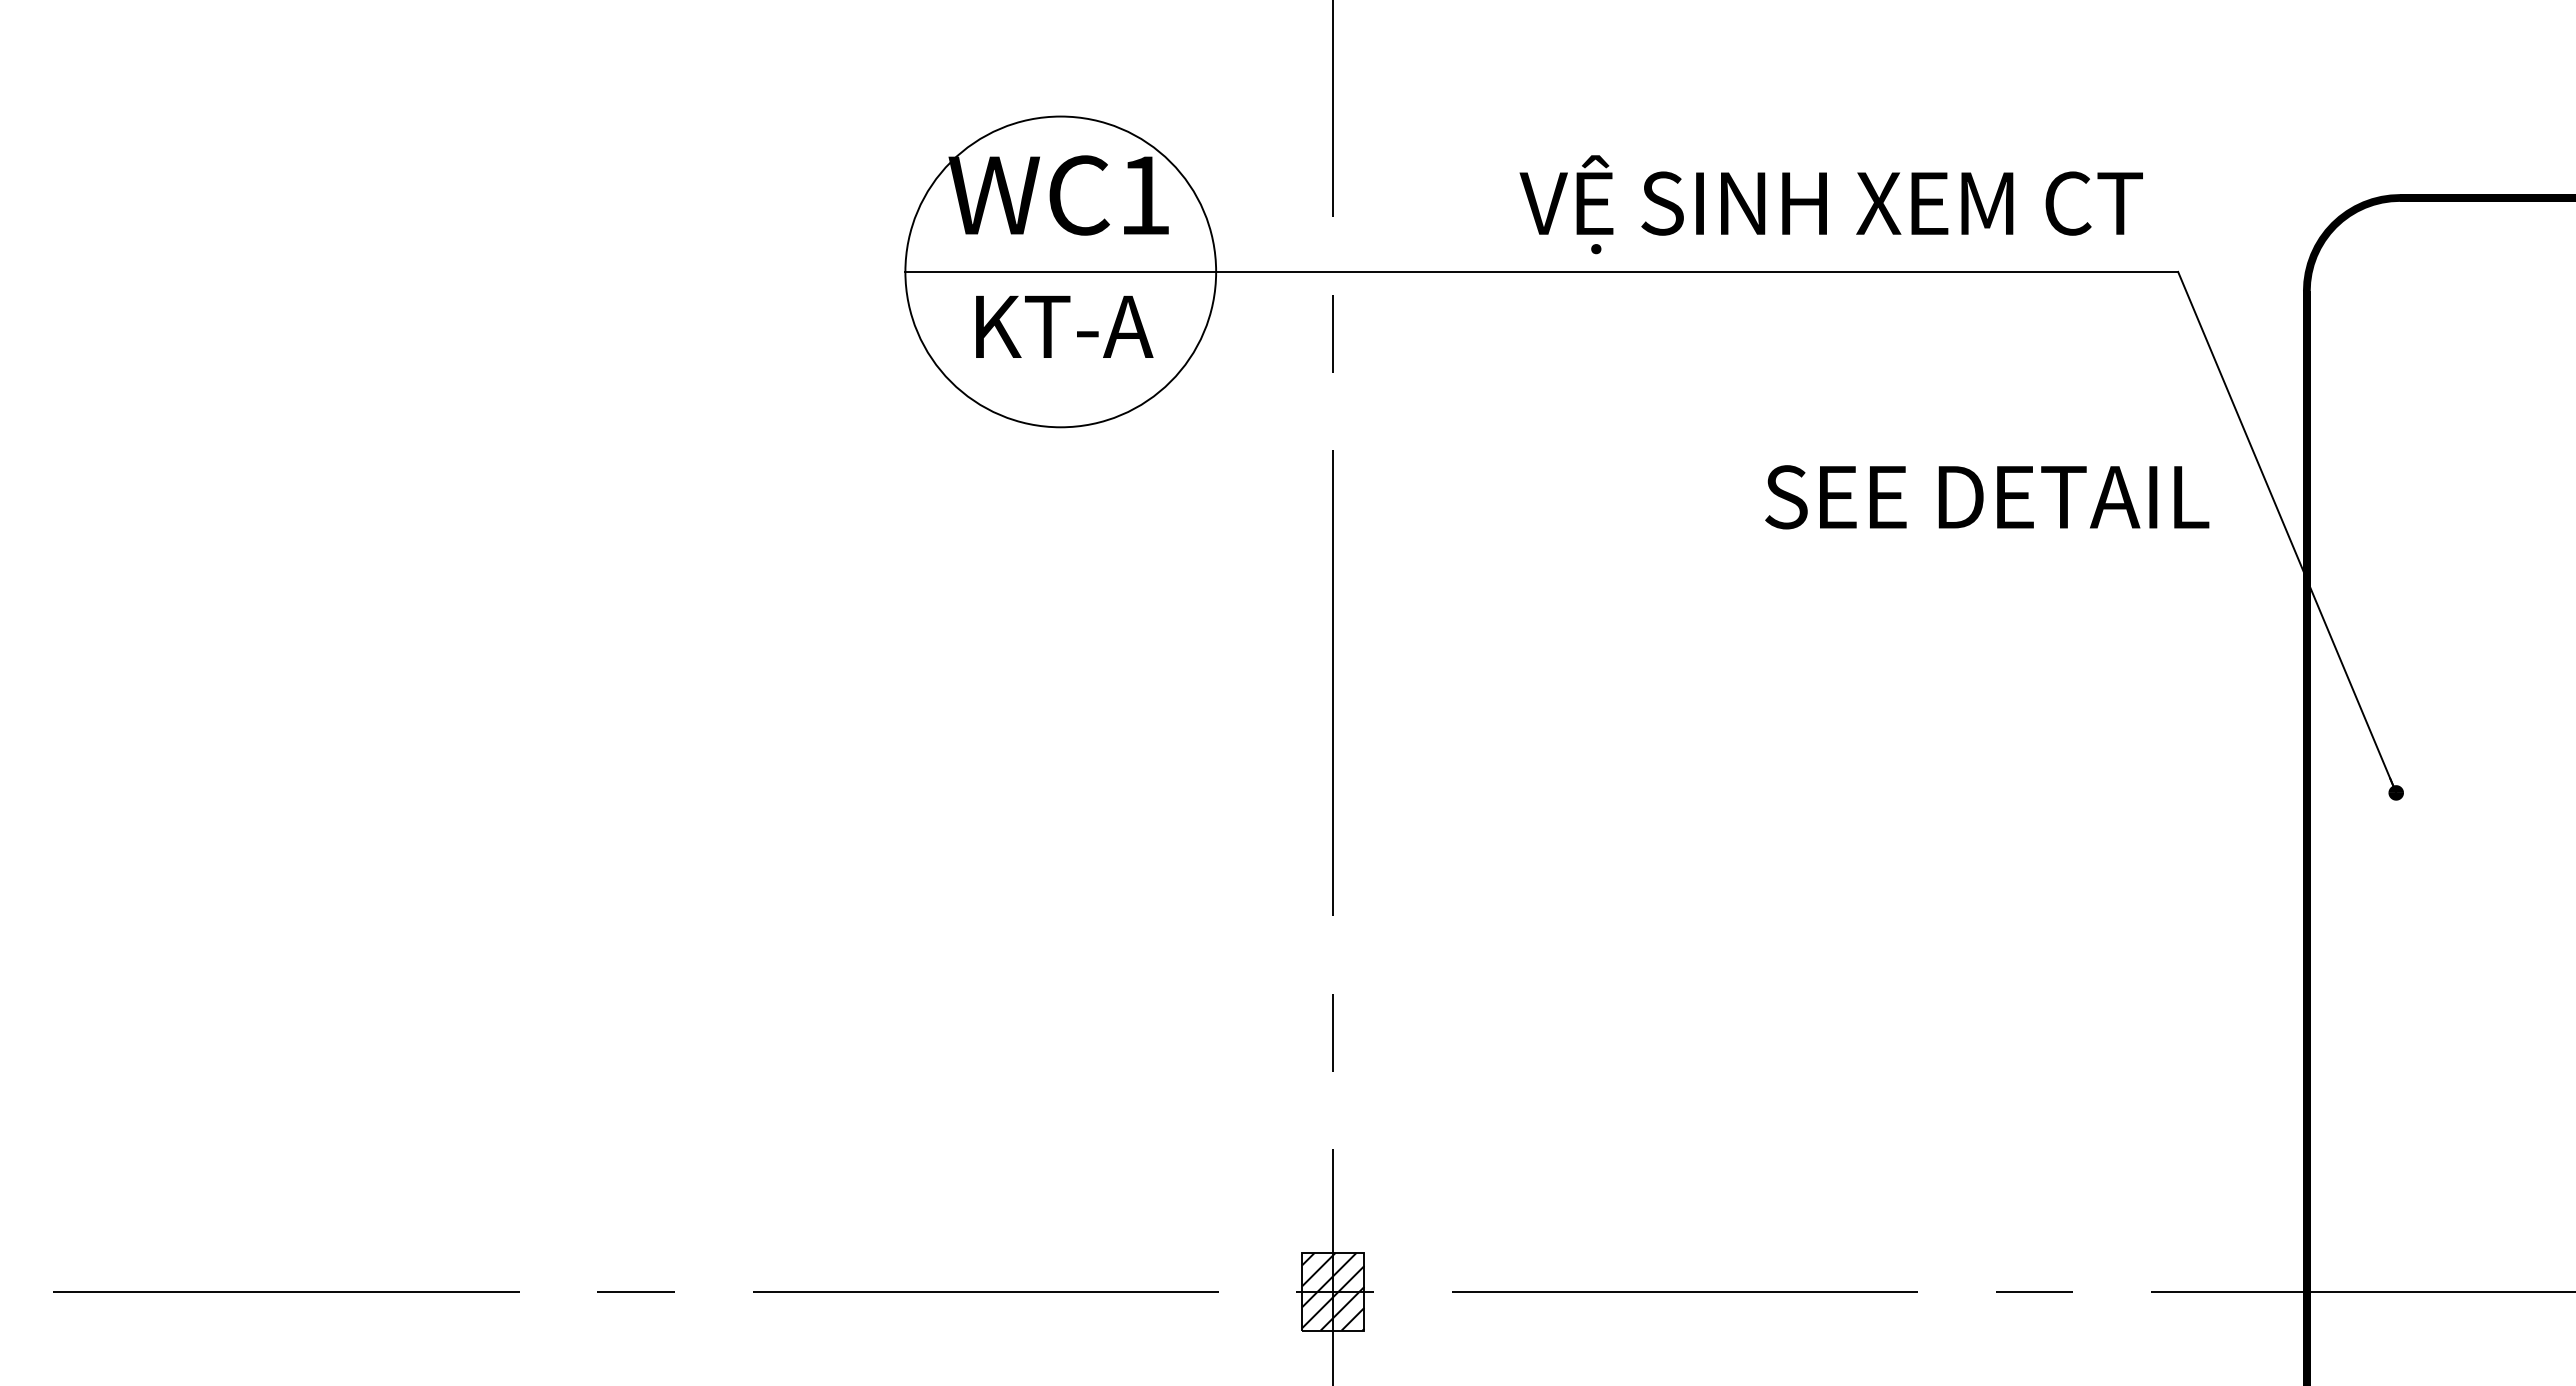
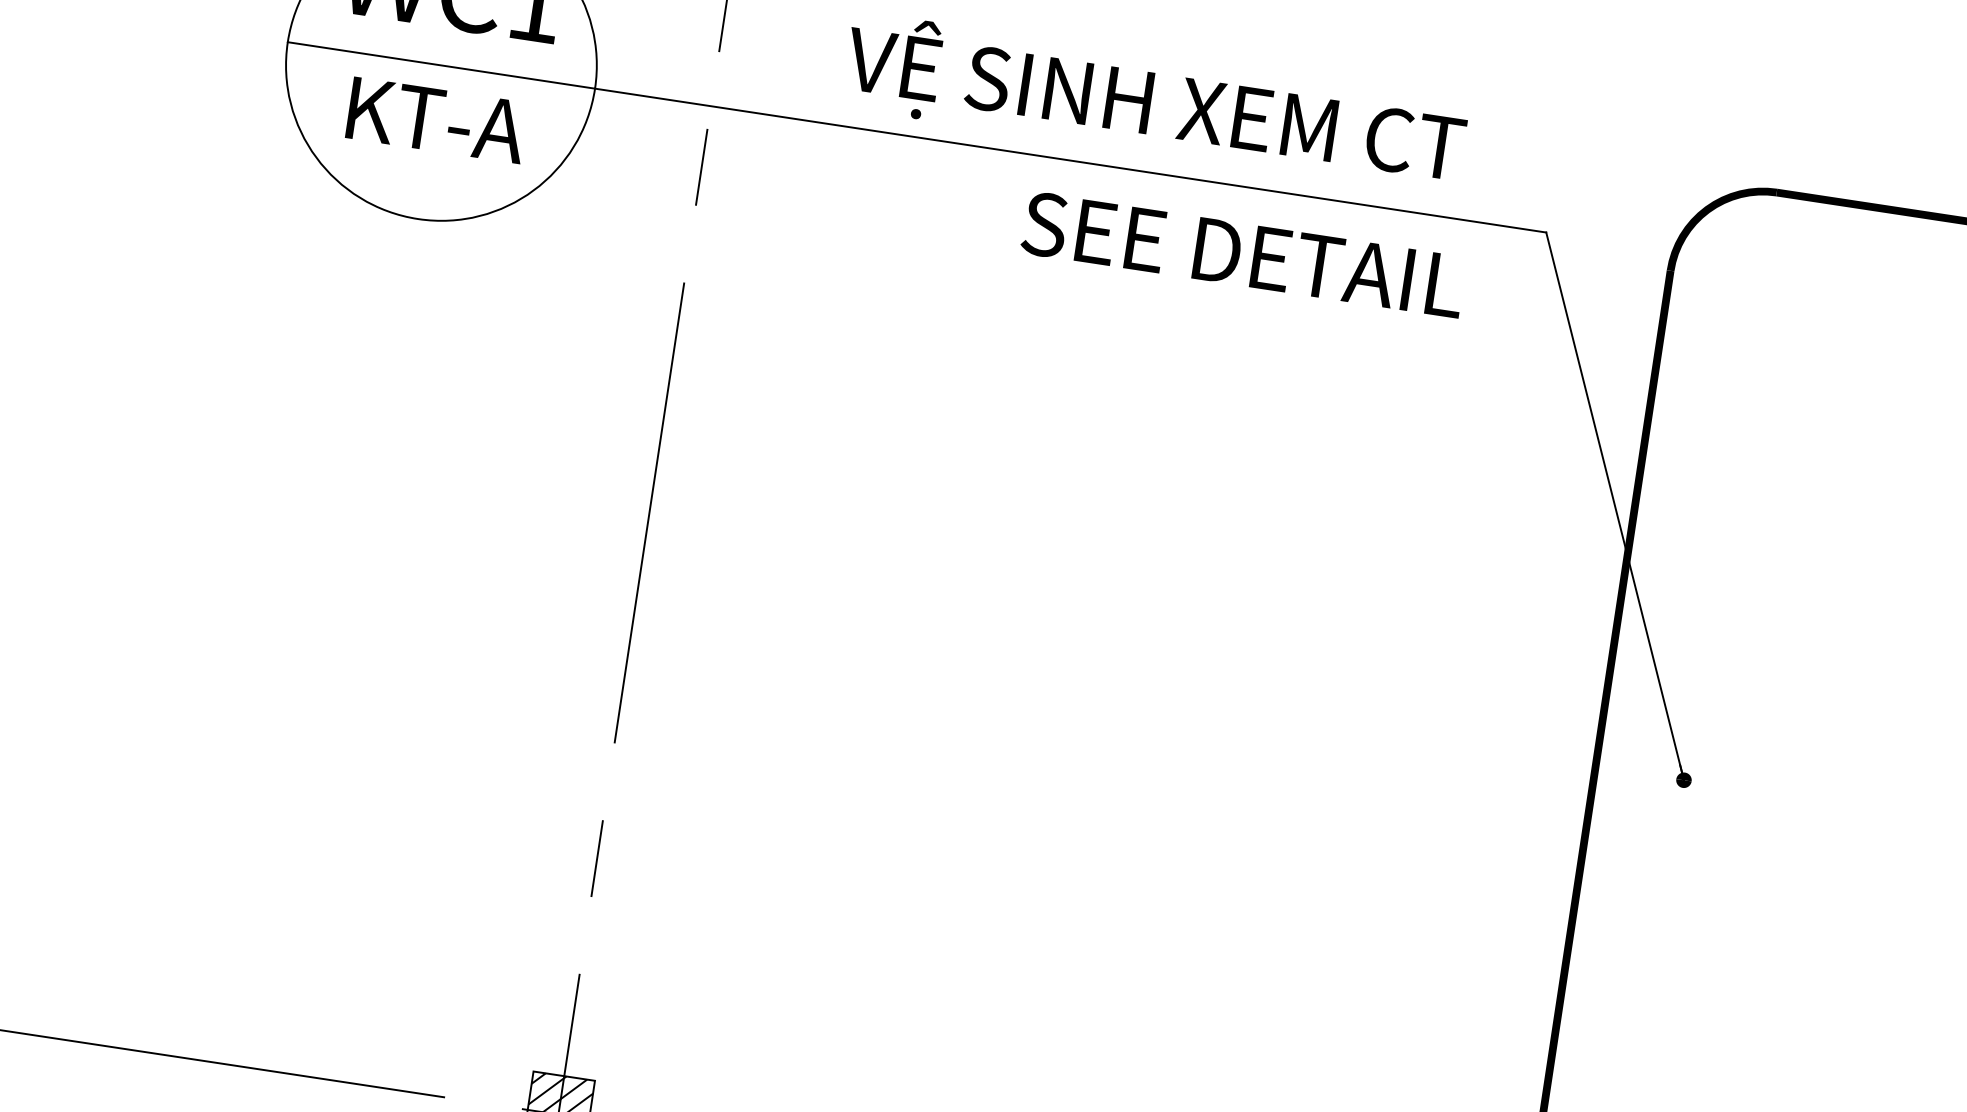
text: (1830, 204) -> (1154, 105), moved
text: (1987, 497) -> (1243, 255), moved

